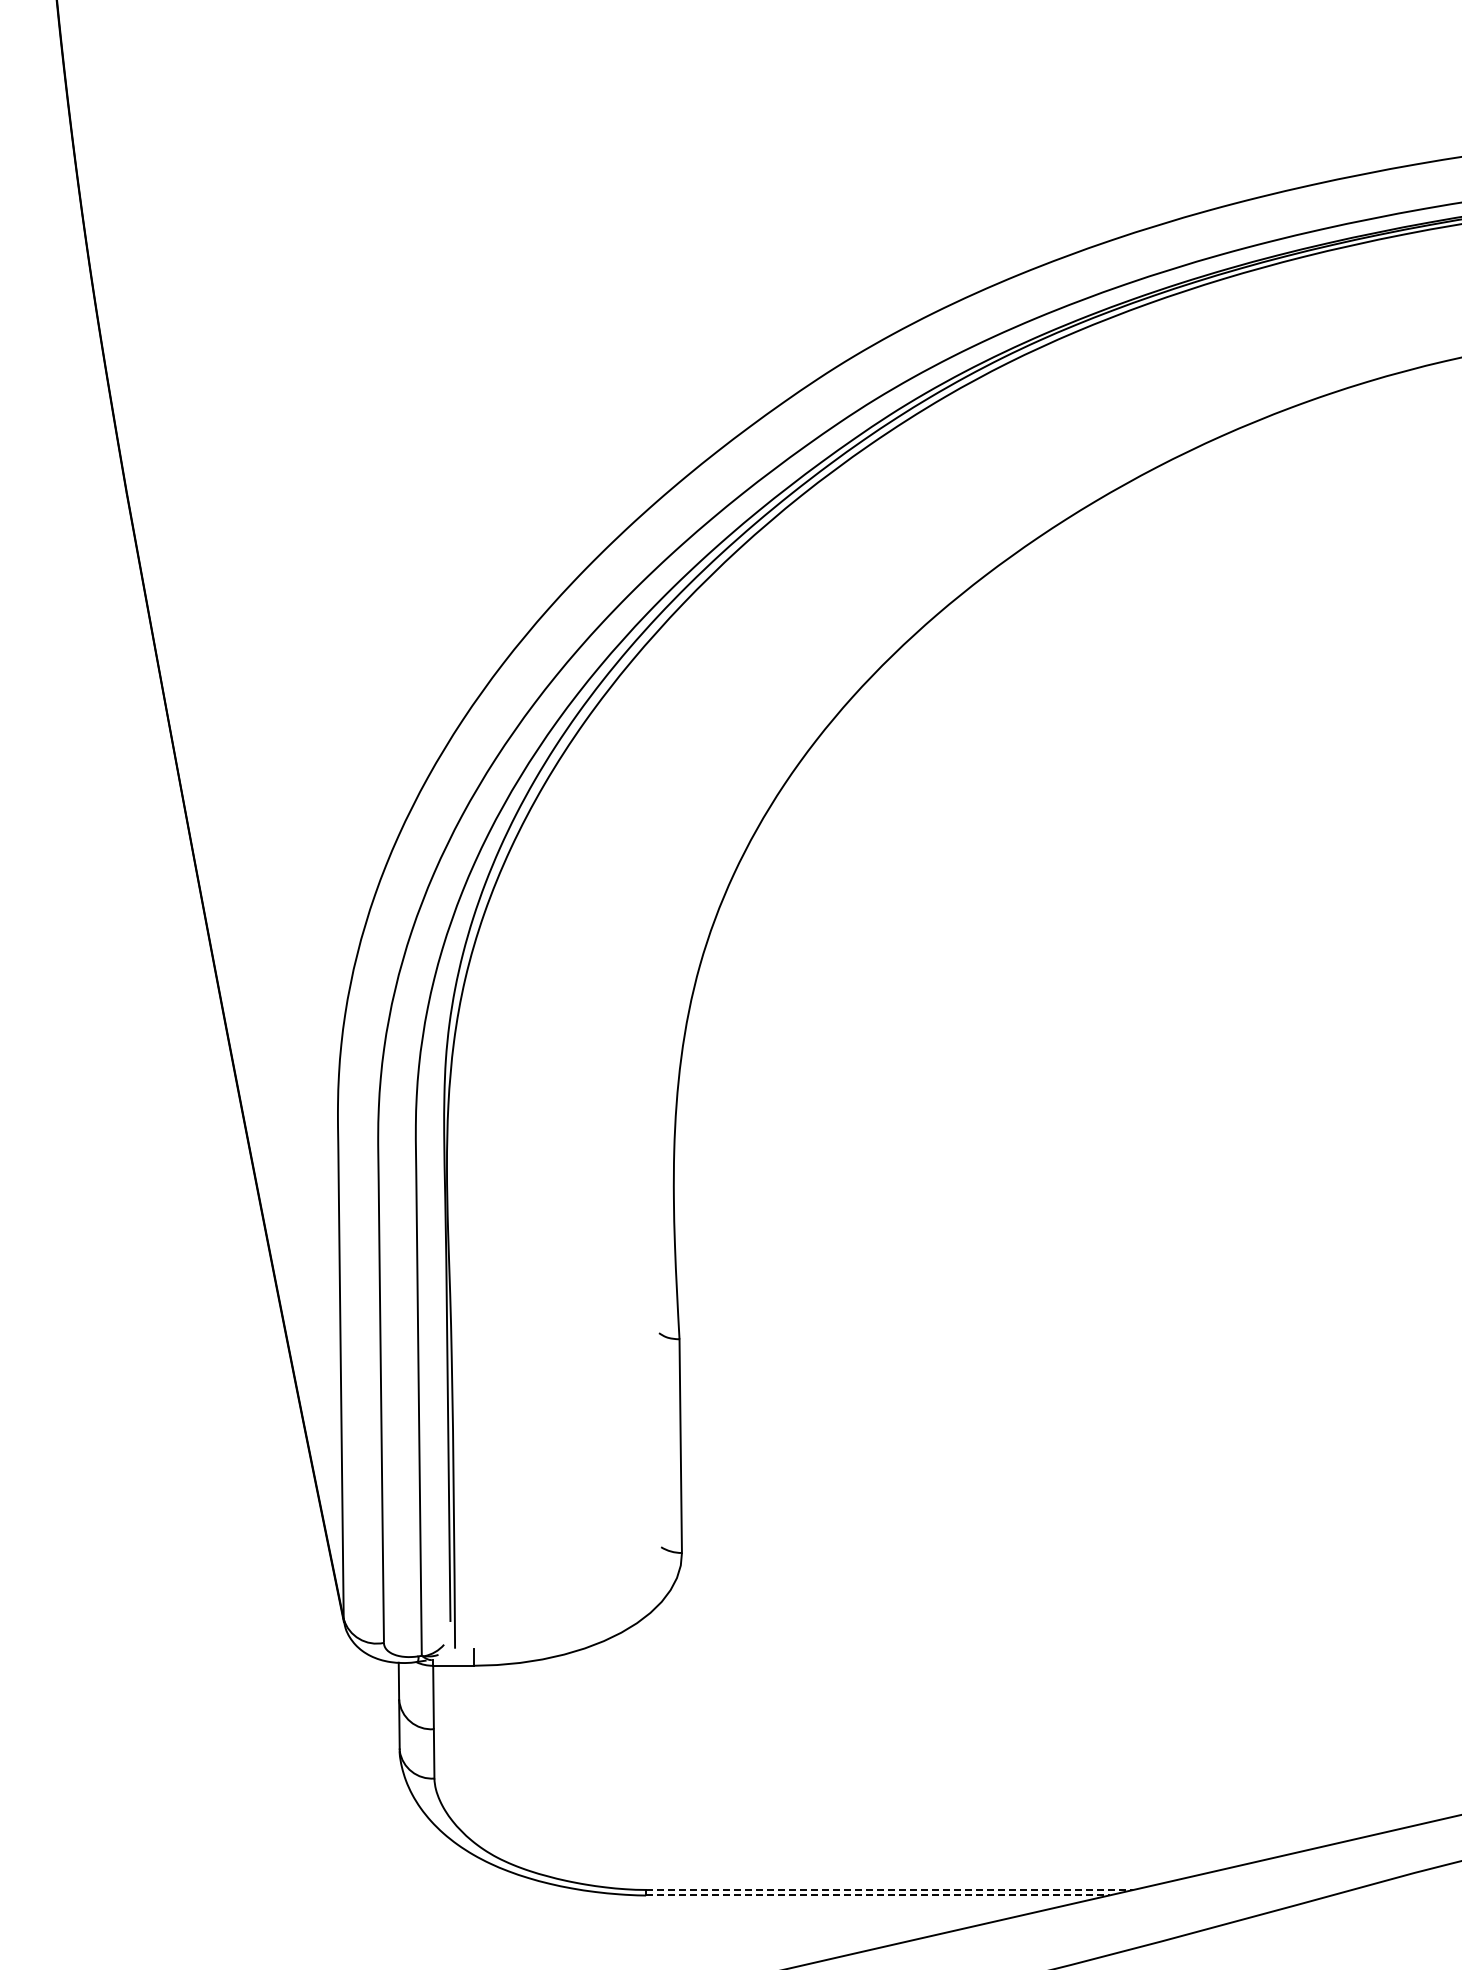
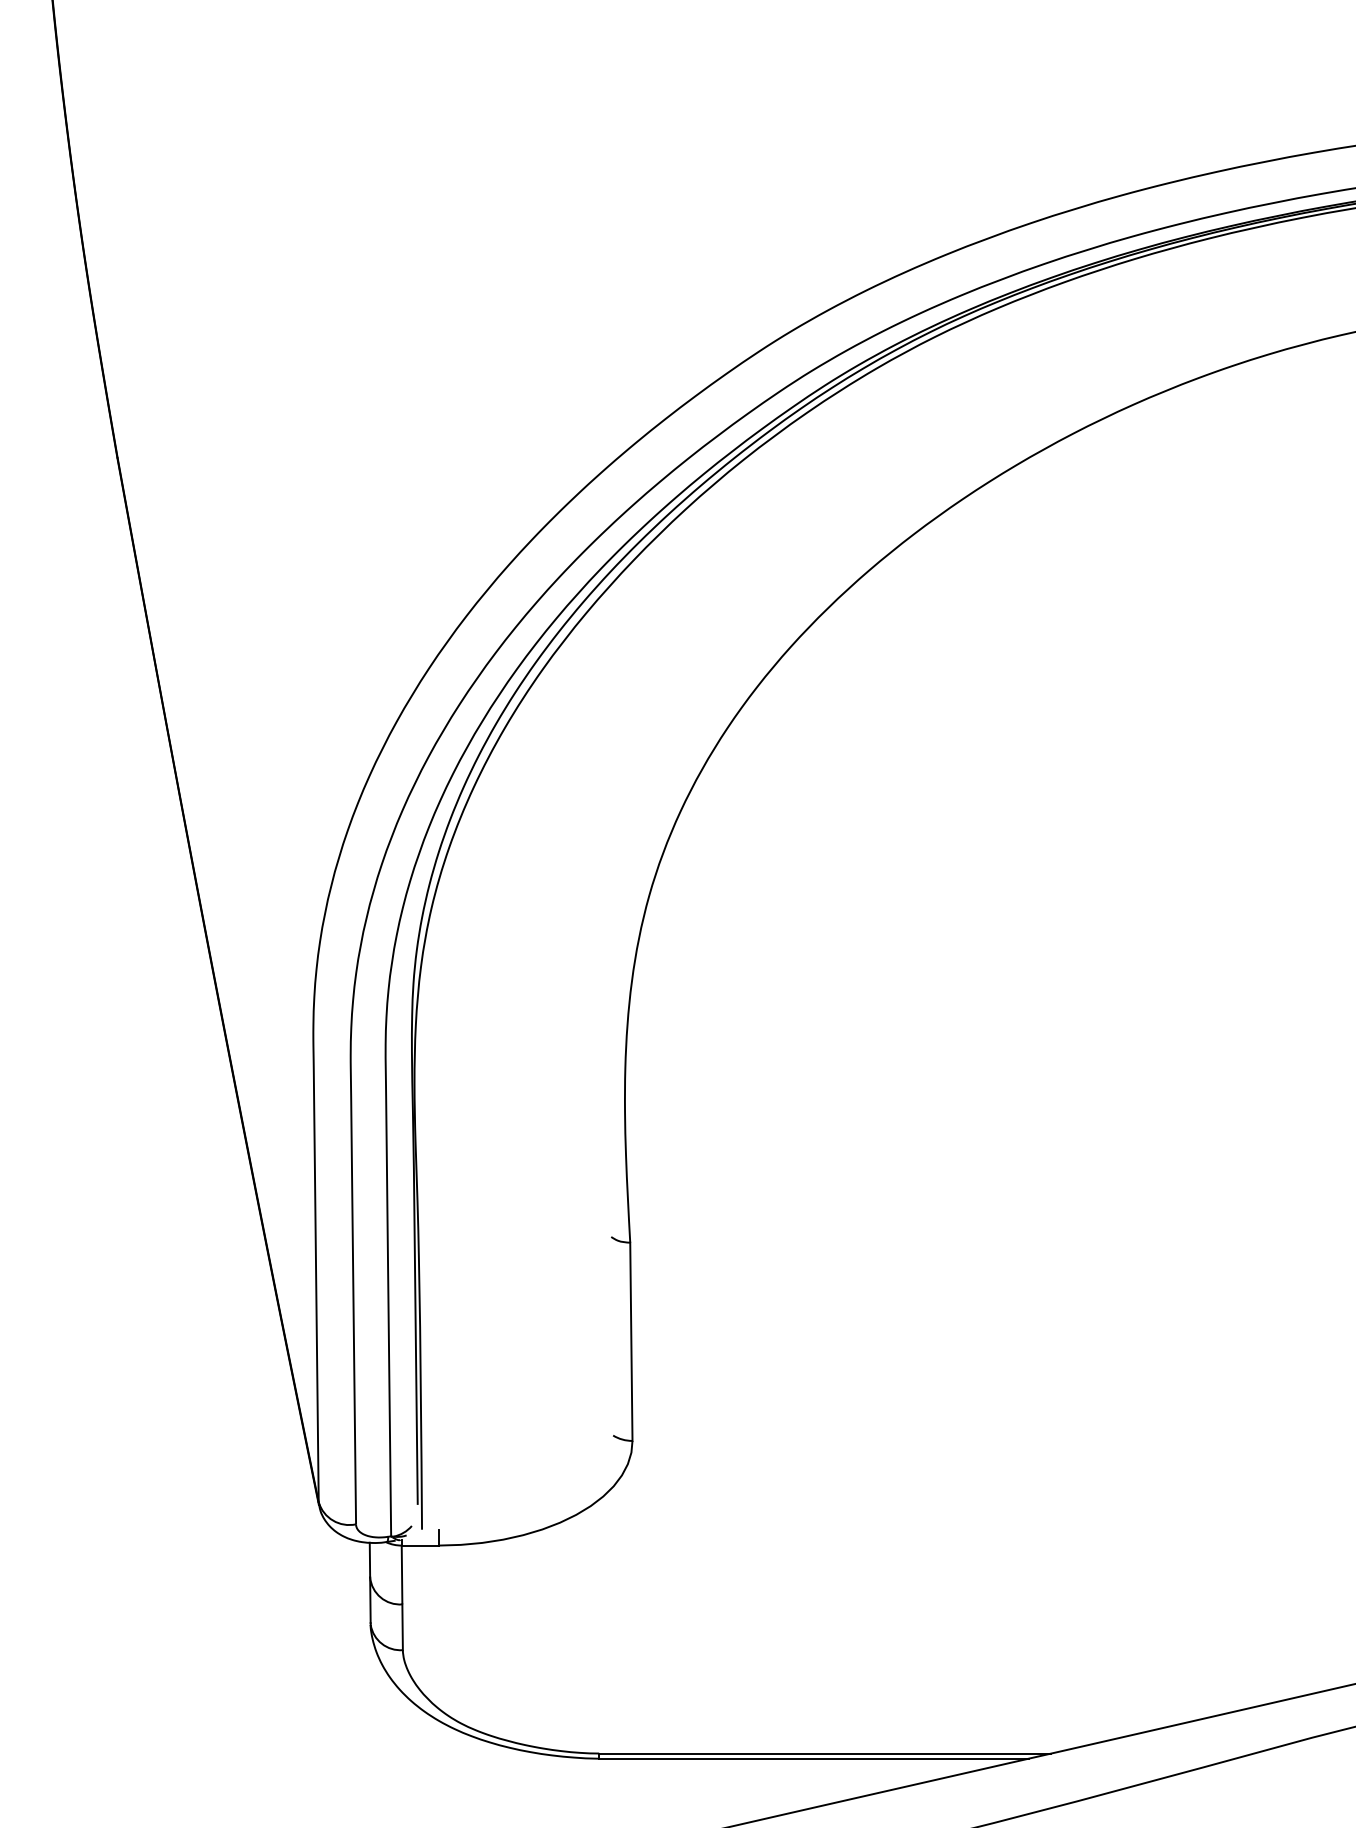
line: (889, 1889) -> (825, 1753), dashed -> solid
line: (877, 1895) -> (813, 1758), dashed -> solid

